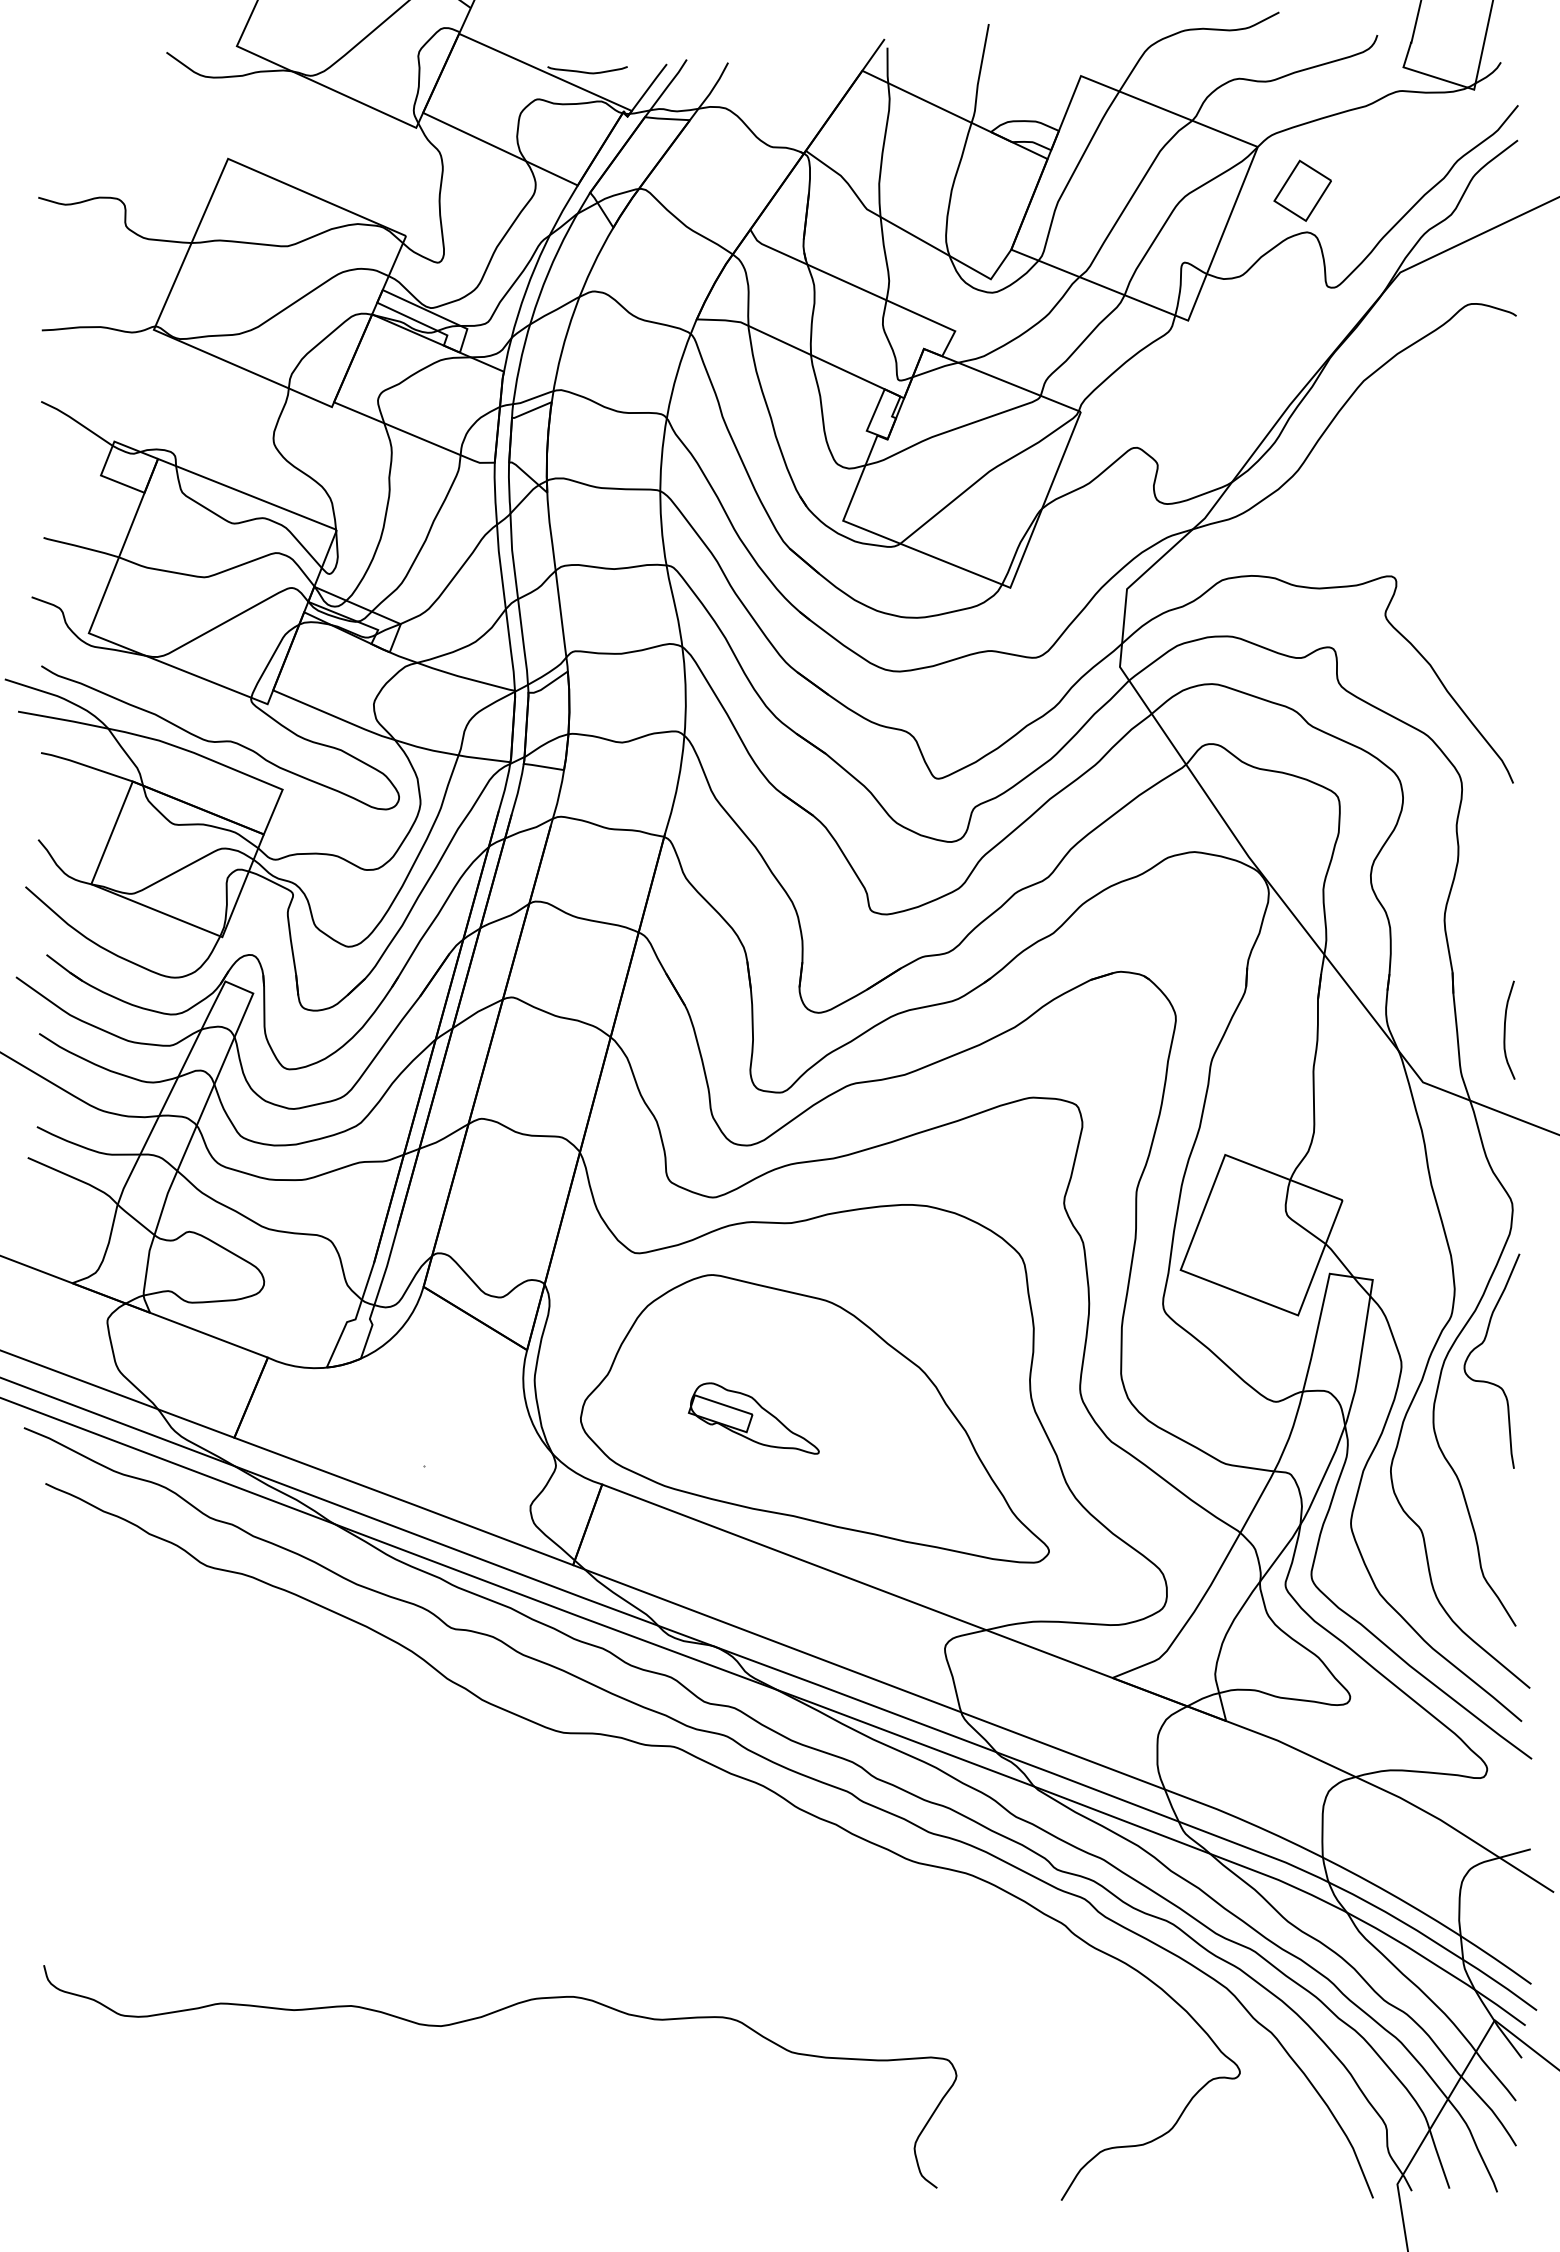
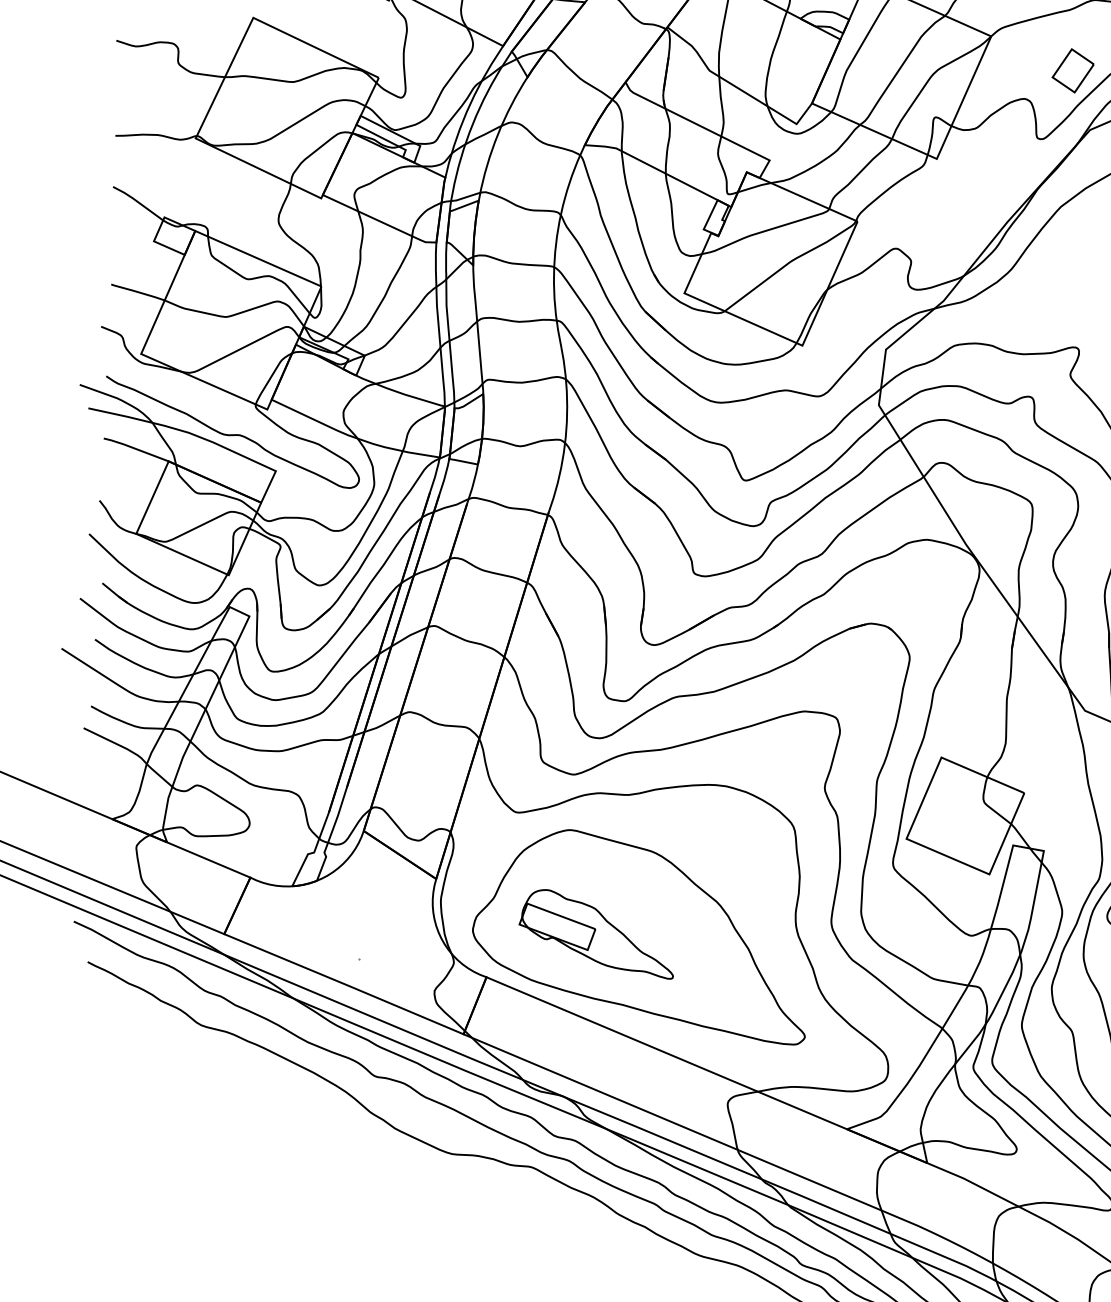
part: (1302, 190) -> (1073, 70), moved
part: (753, 1418) -> (596, 933), size x1.67

